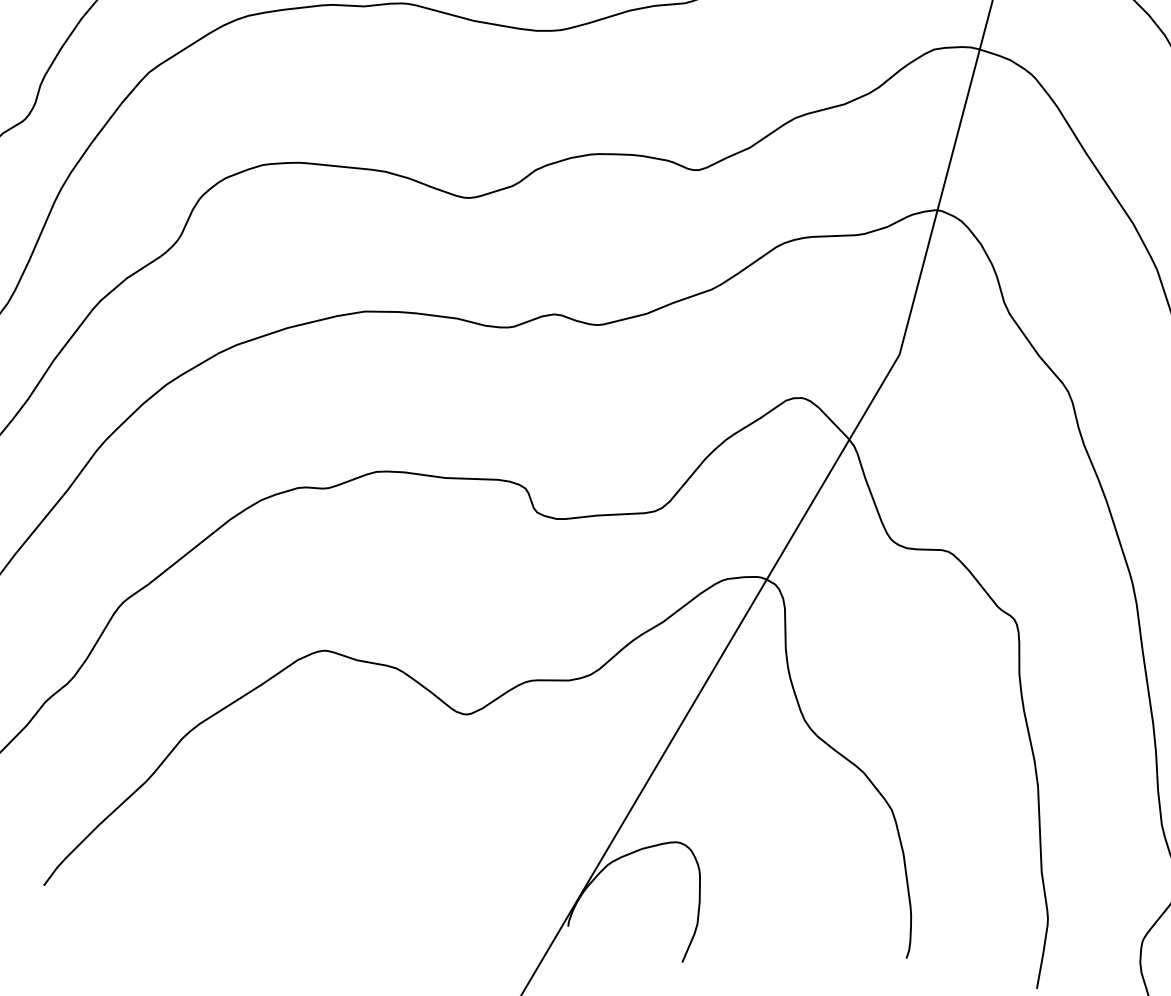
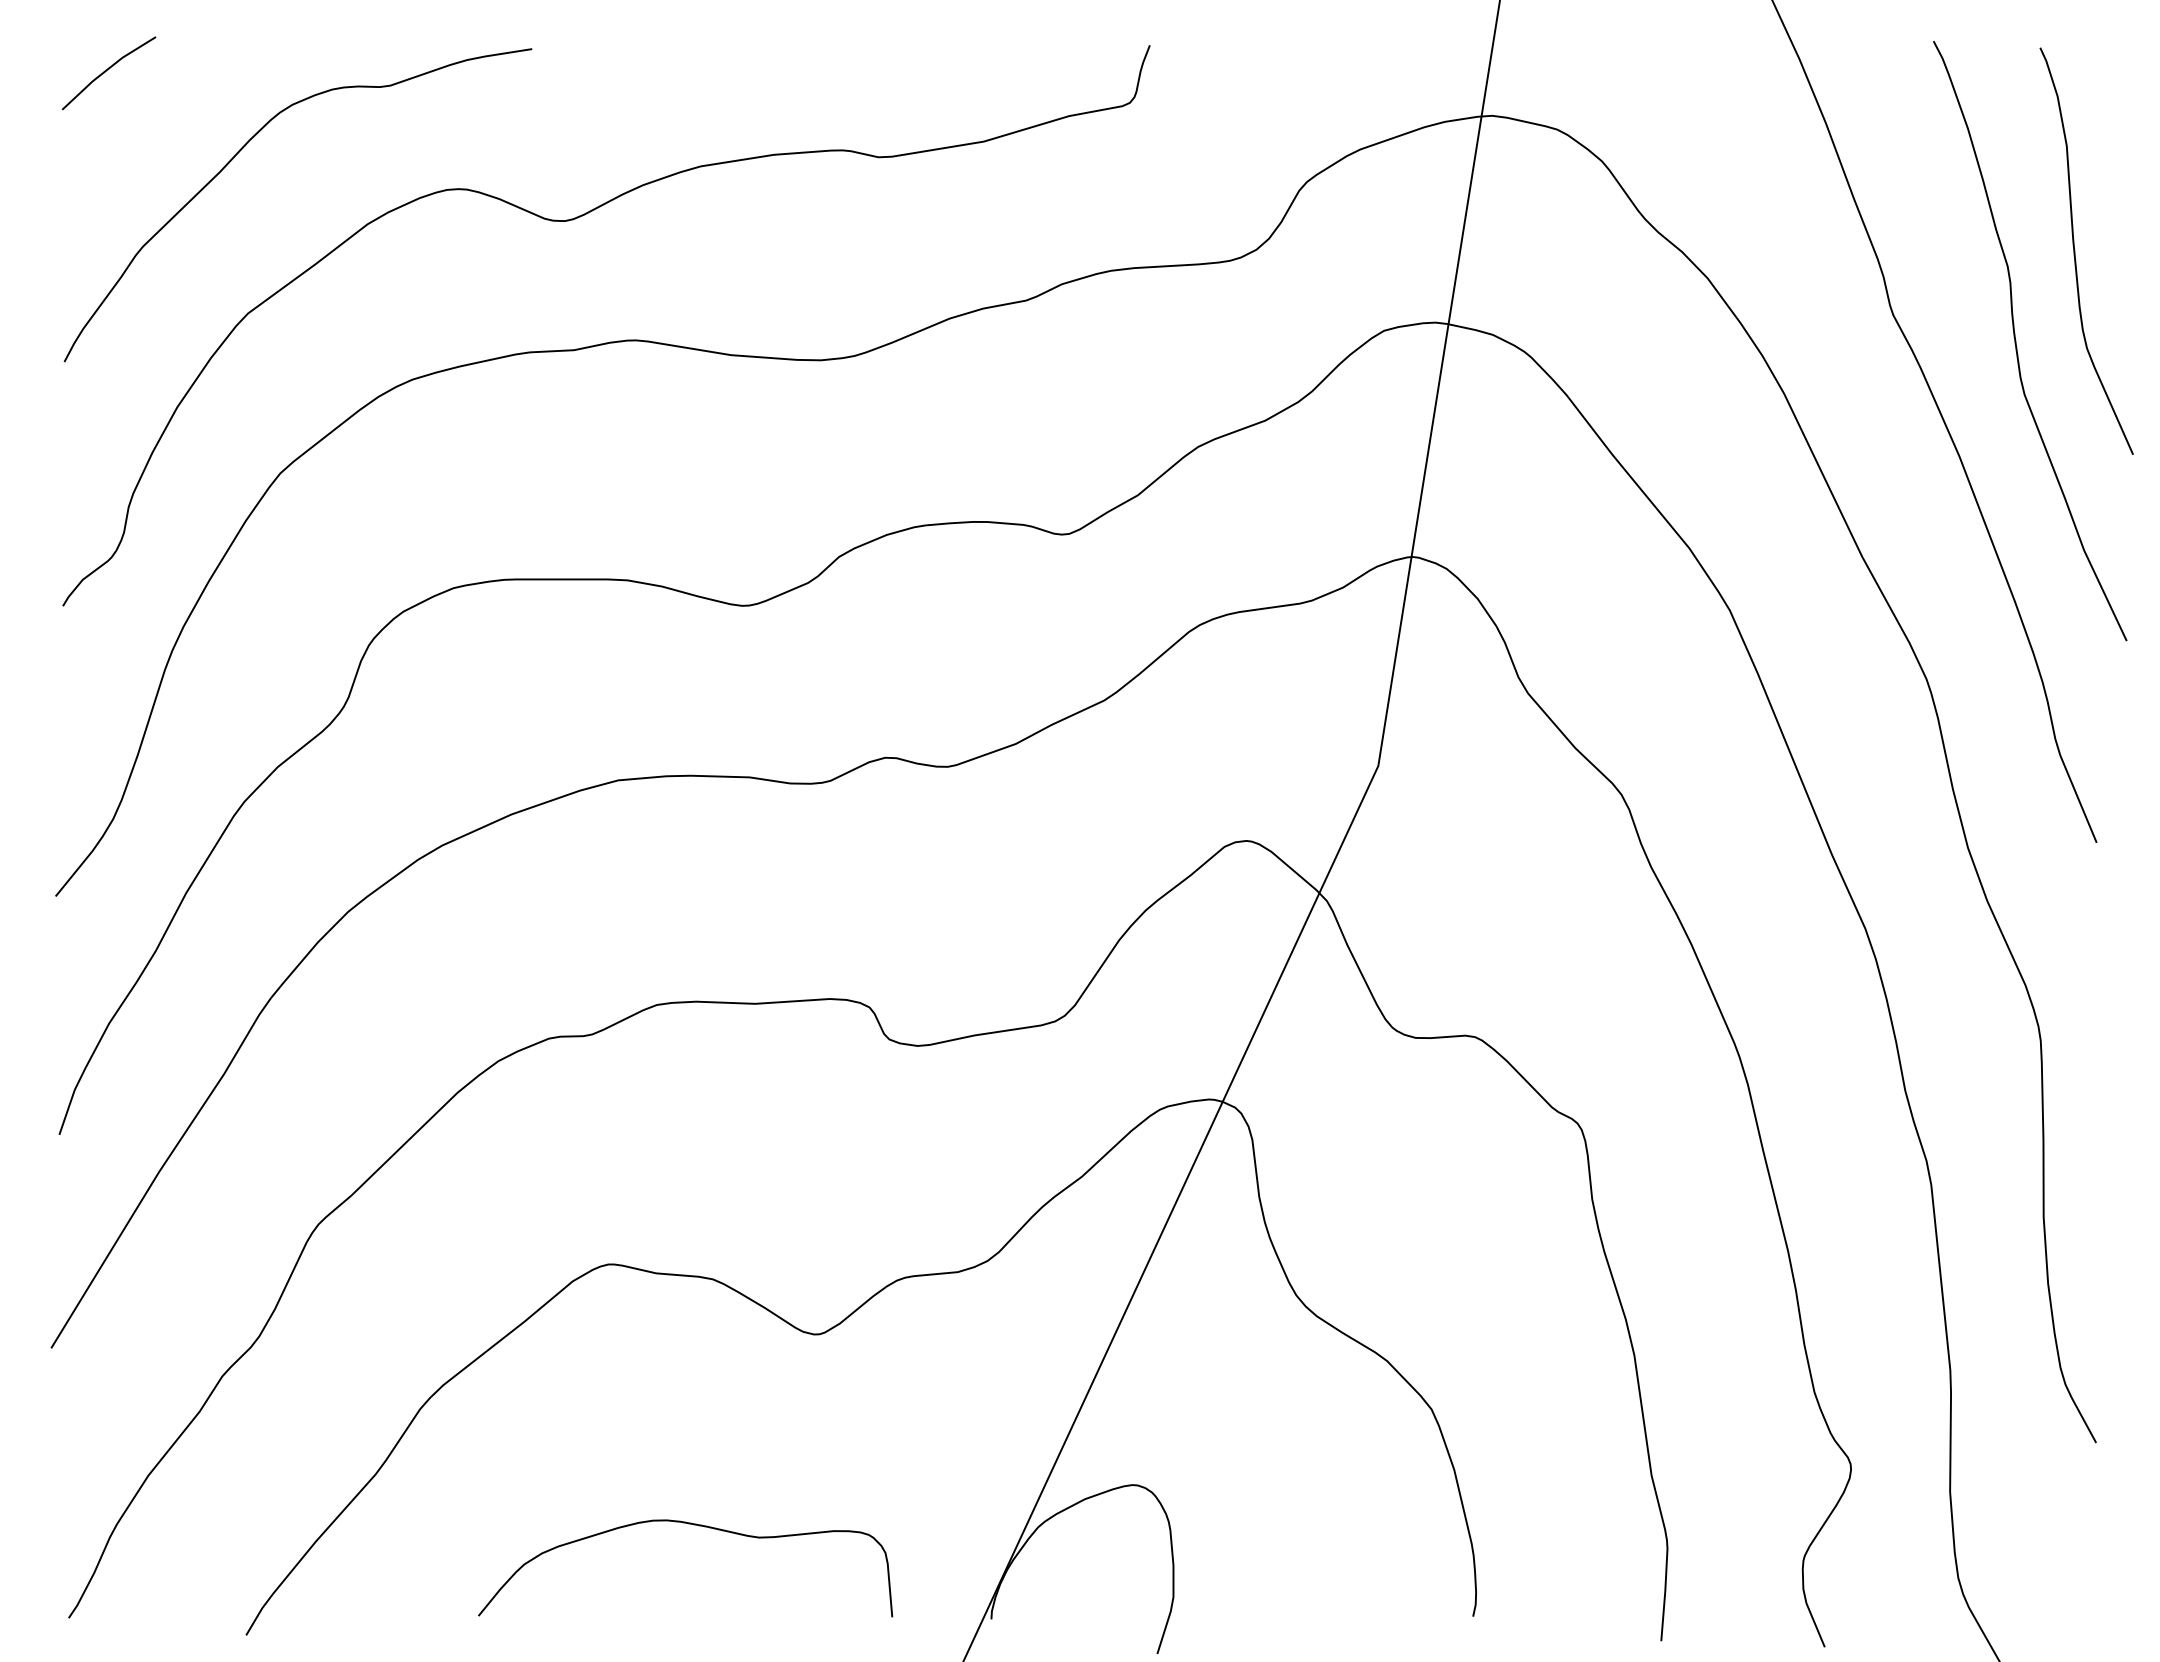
curve: (365, 839) -> (693, 1525), added

